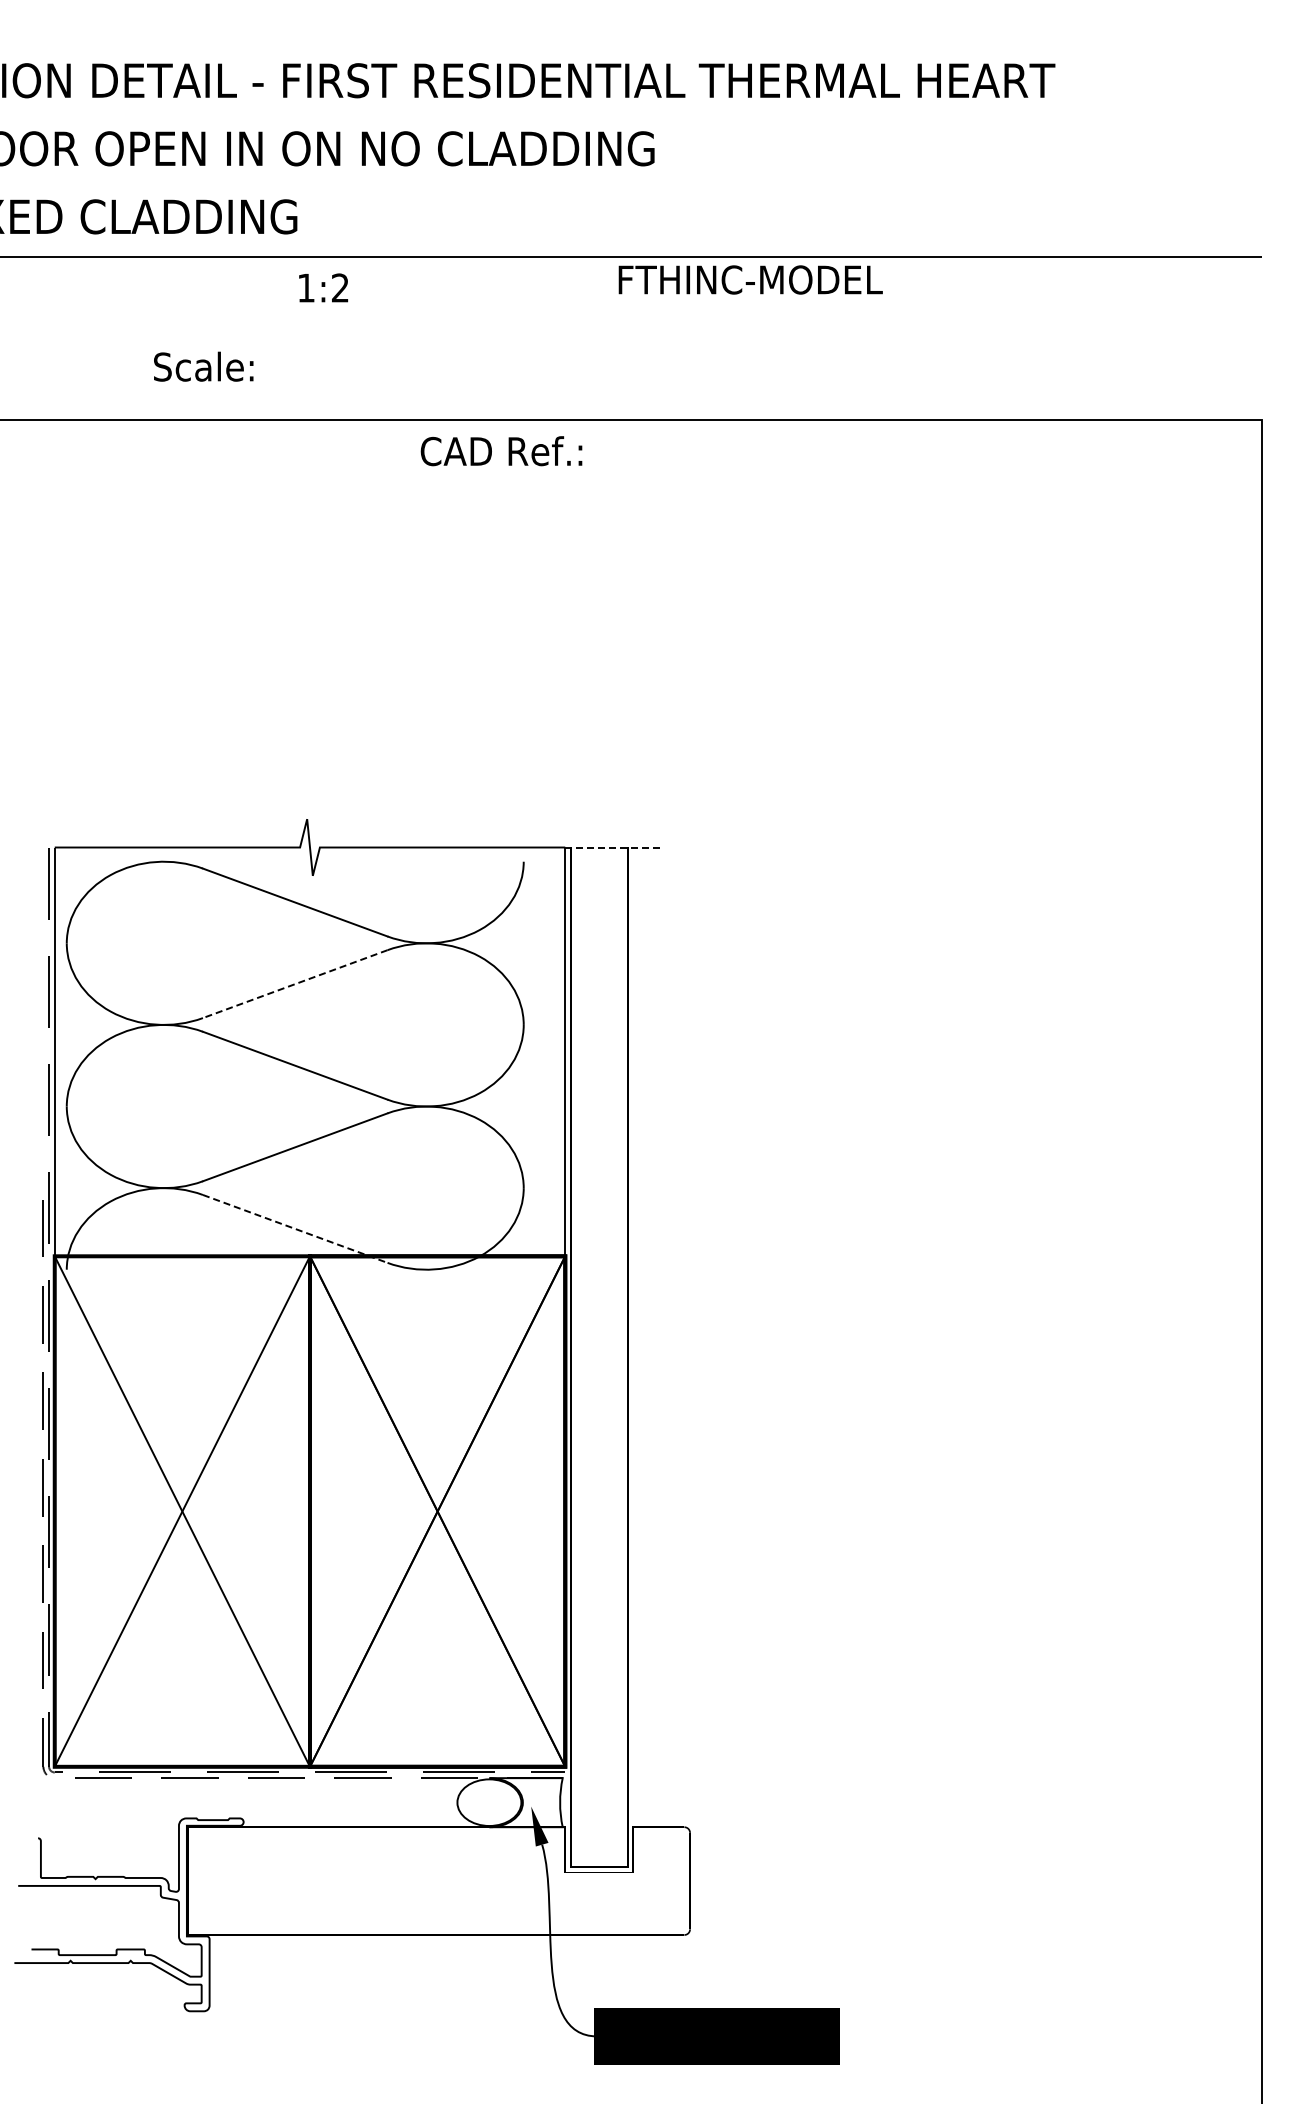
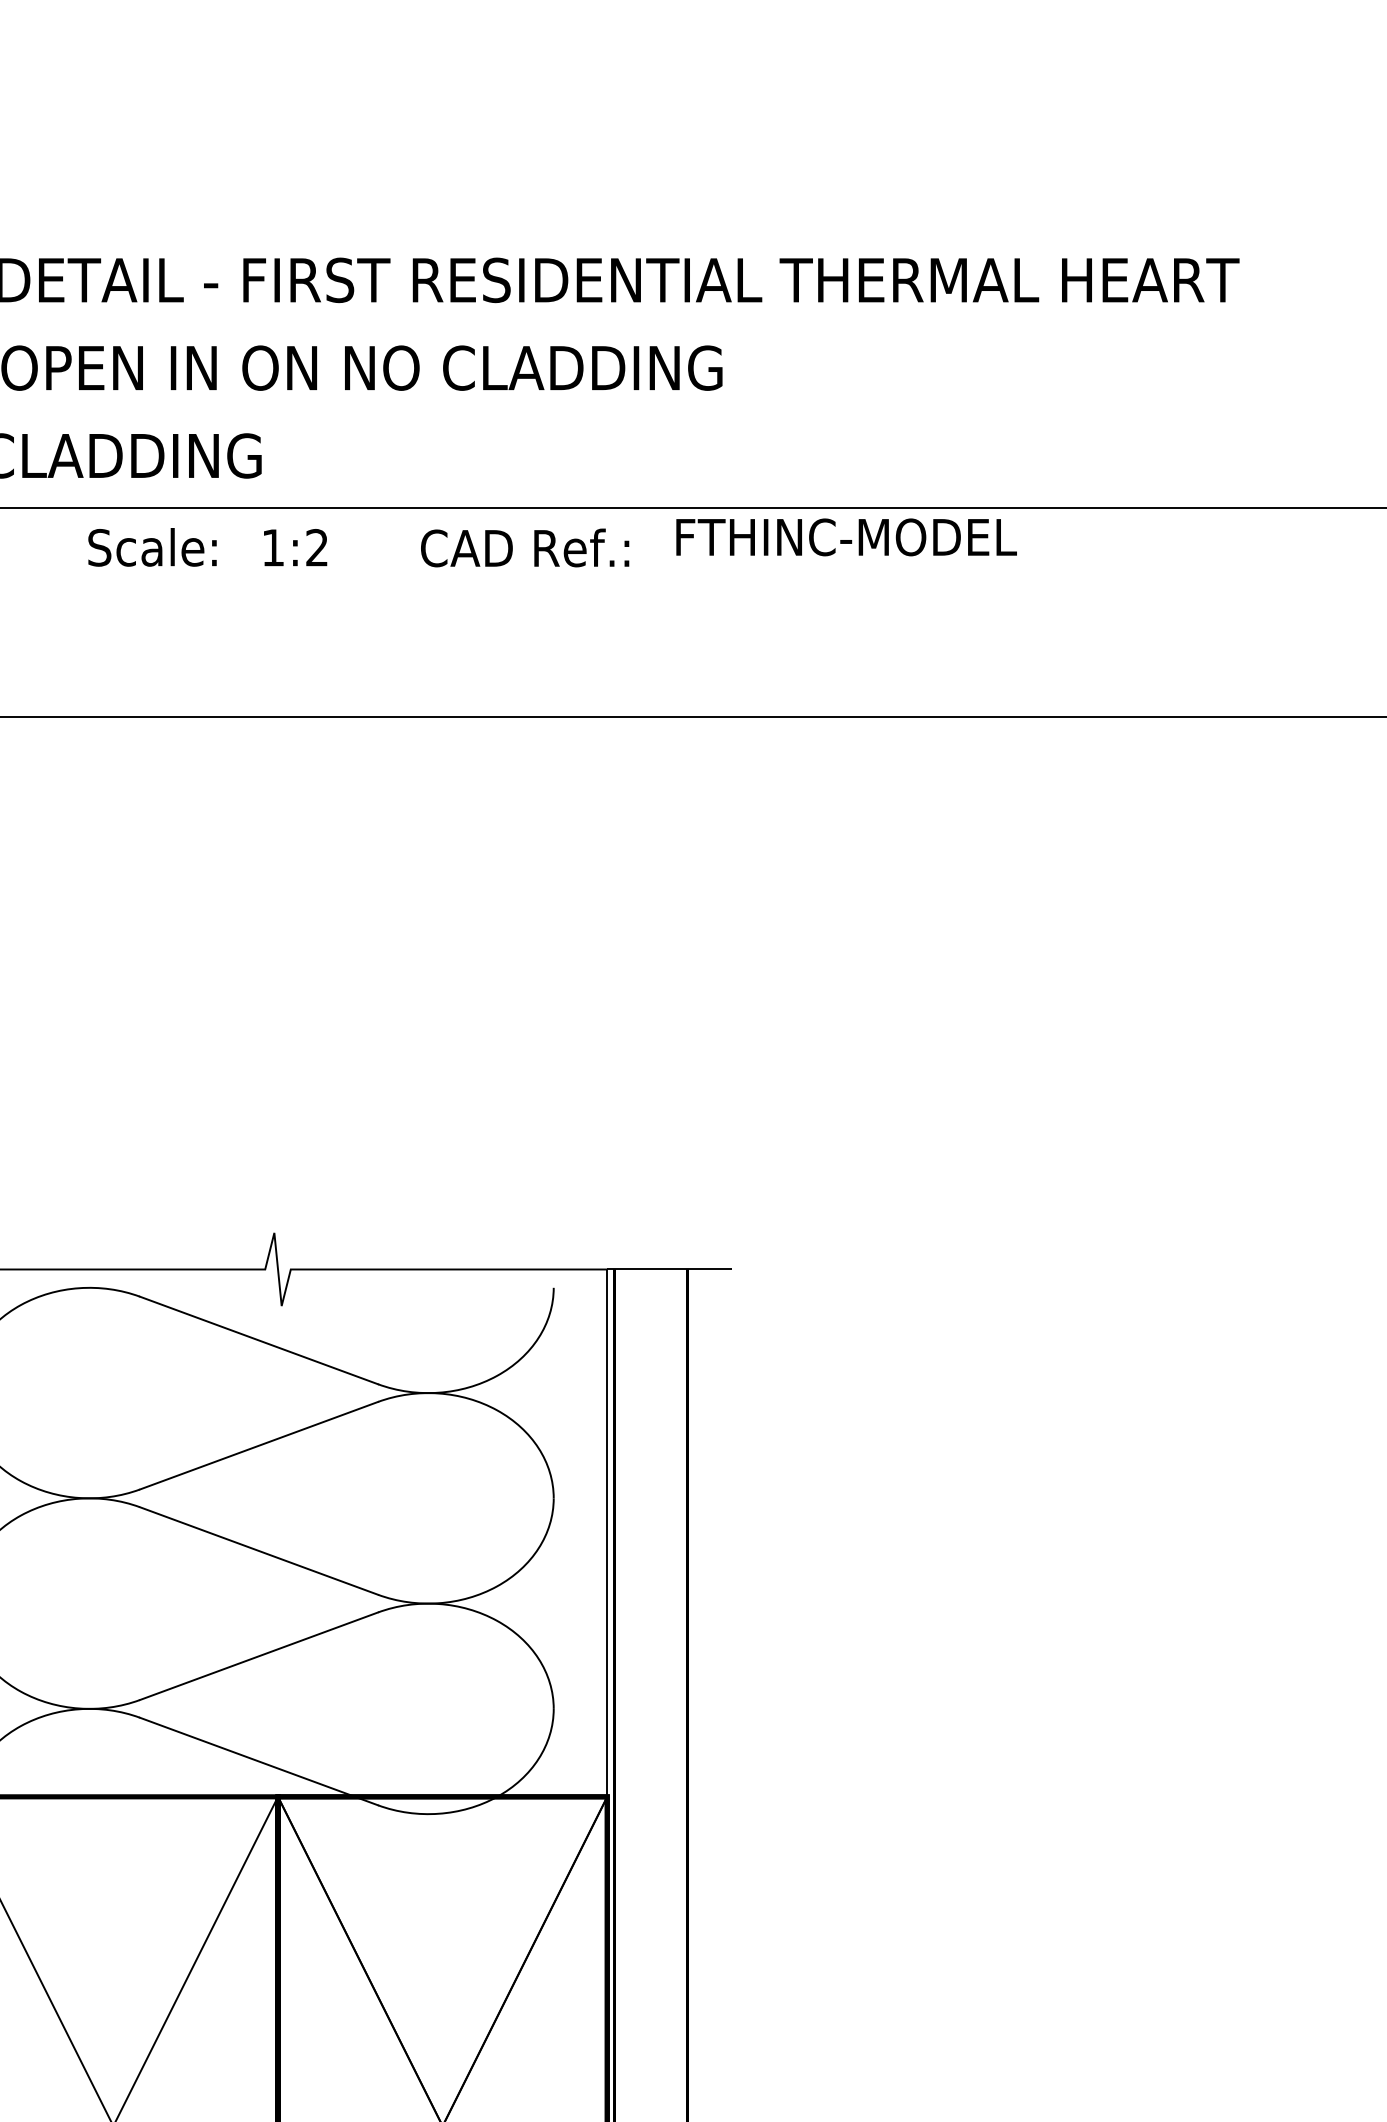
text: (203, 366) -> (152, 547), moved
text: (501, 451) -> (525, 548), moved
line: (613, 847) -> (669, 1269), dashed -> solid
line: (294, 984) -> (258, 1446), dashed -> solid
line: (295, 1229) -> (259, 1762), dashed -> solid

